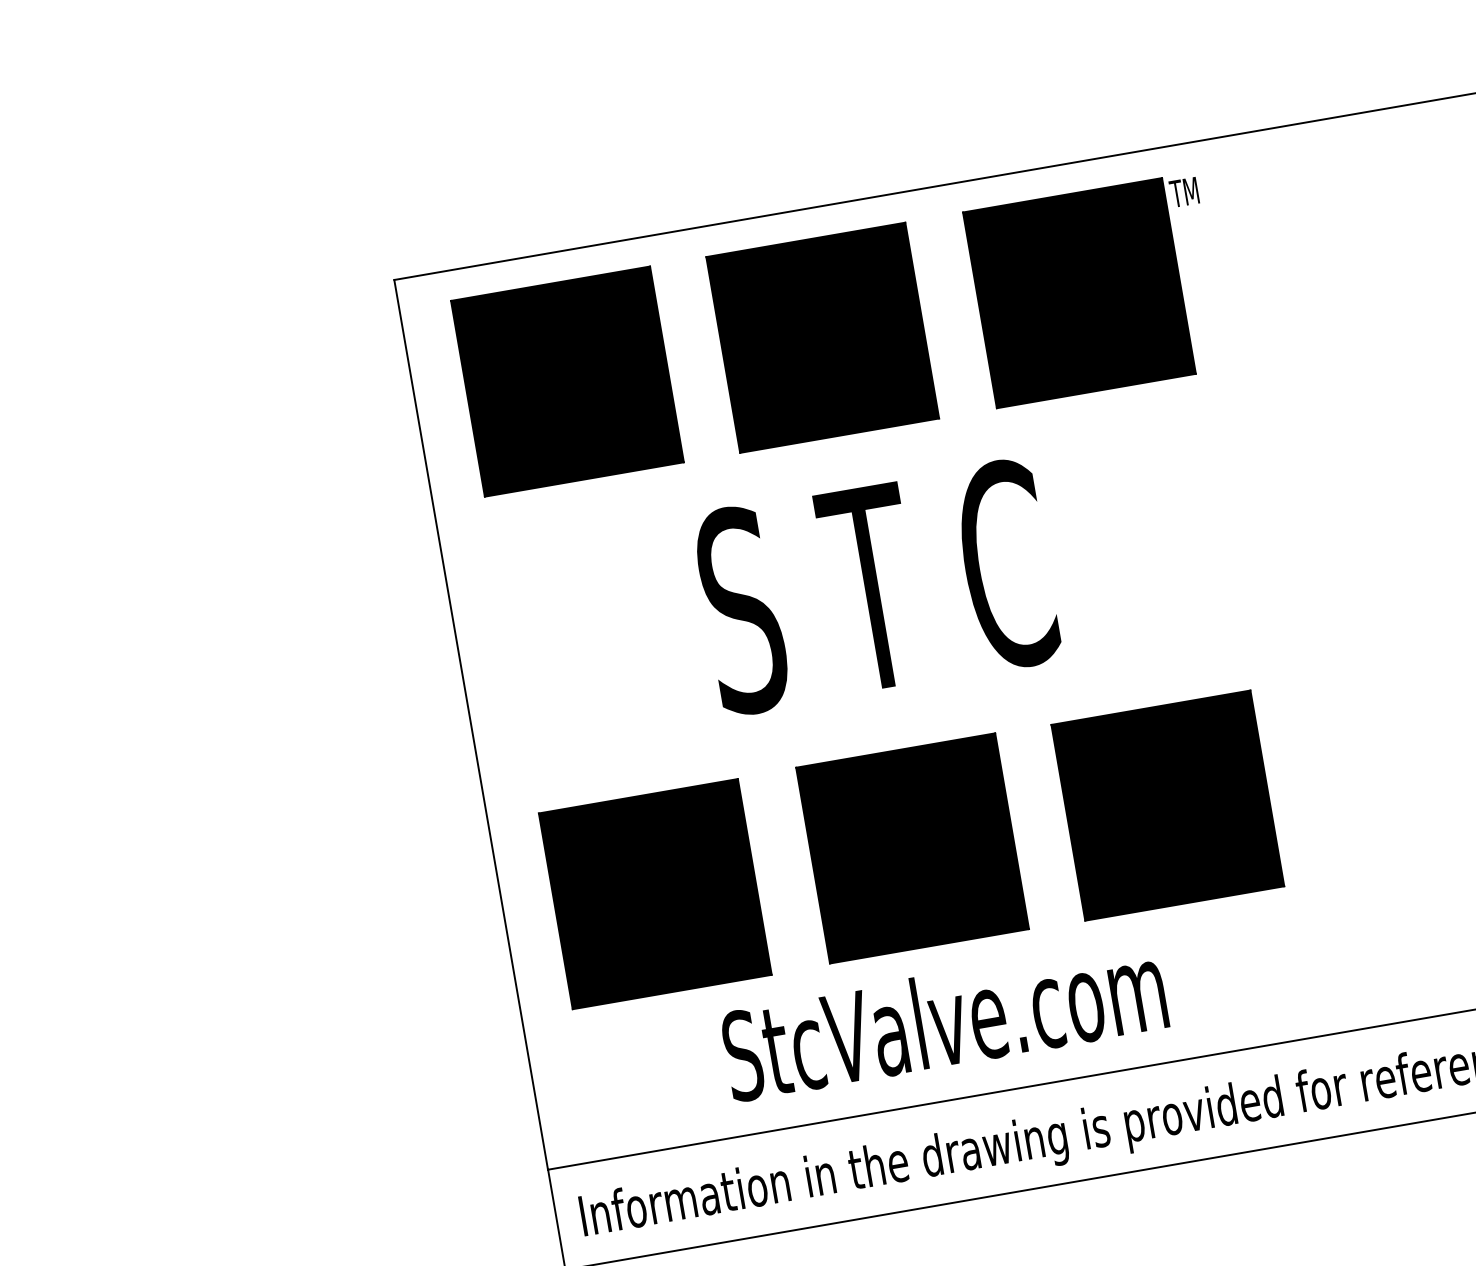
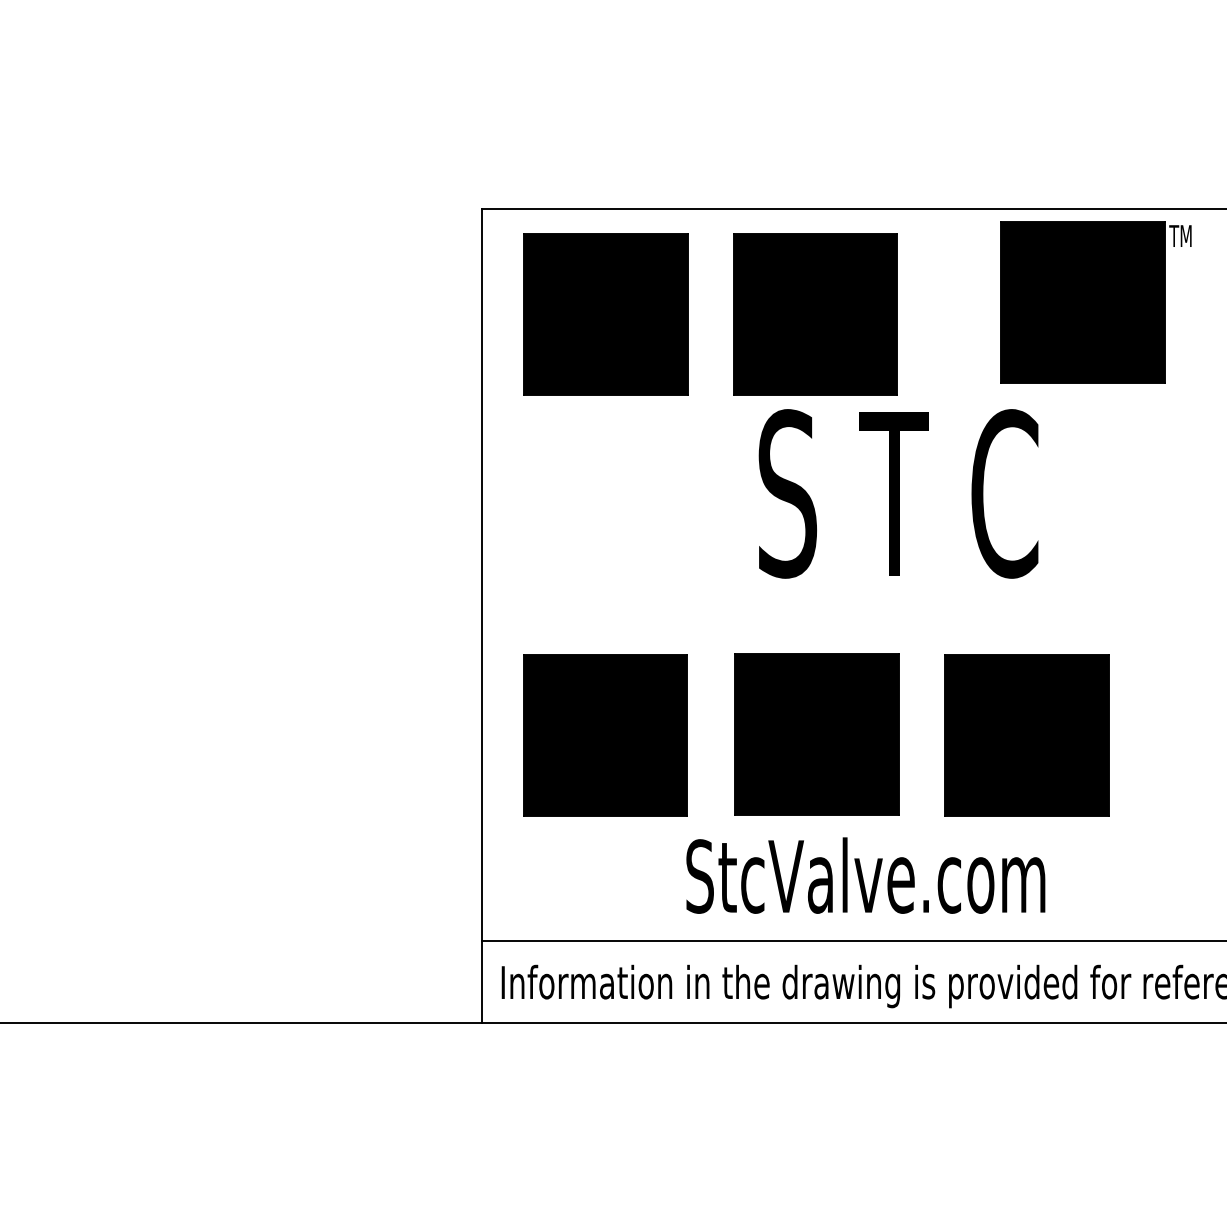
part: (1094, 291) -> (1095, 302), moved
text: (876, 586) -> (898, 493), moved
text: (944, 1019) -> (865, 875), moved

